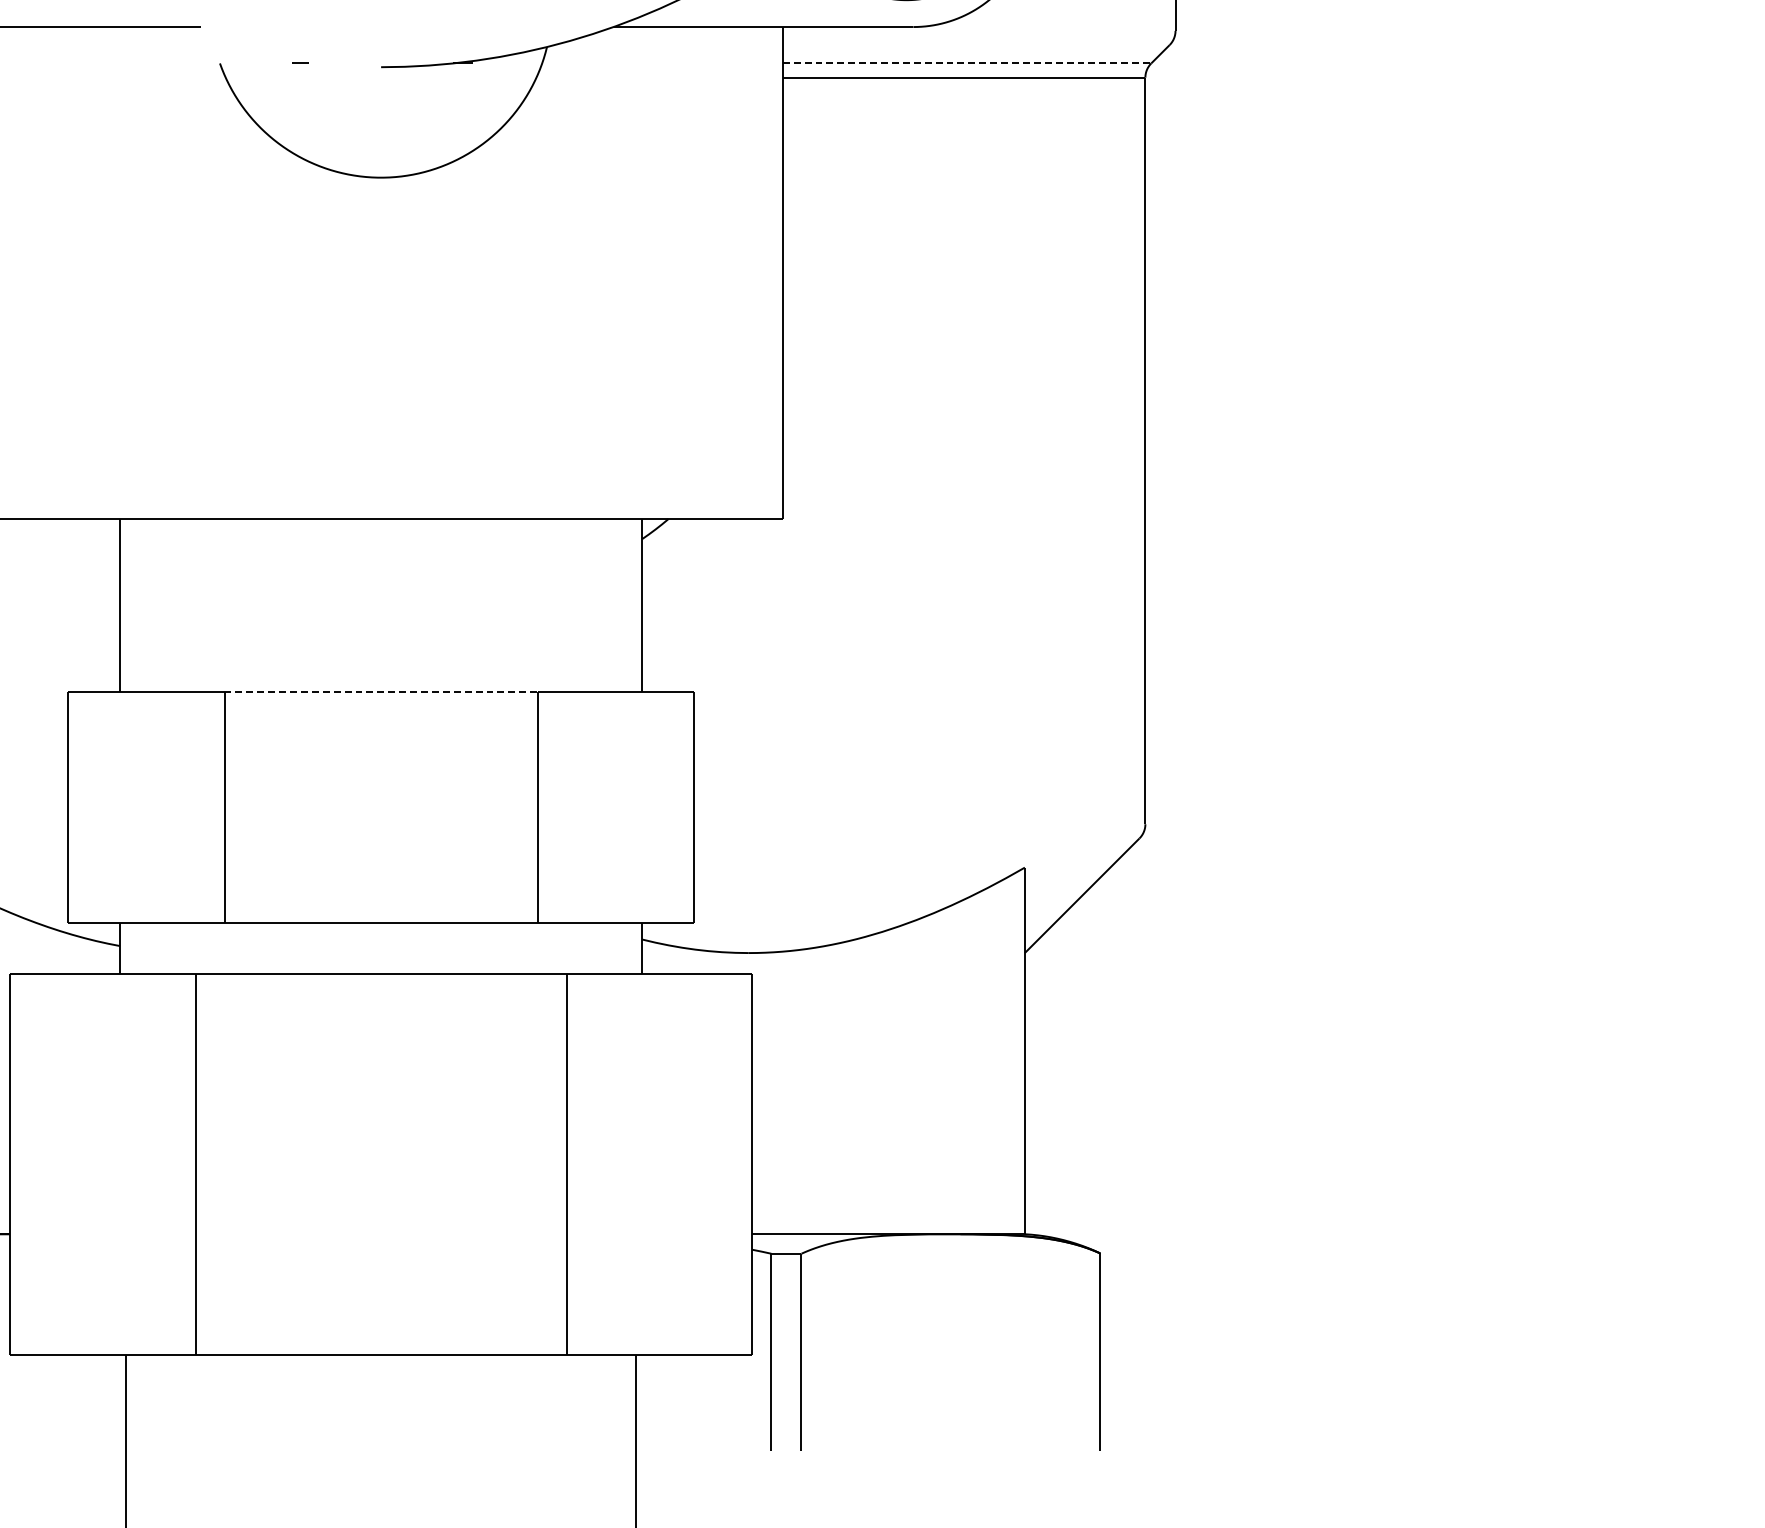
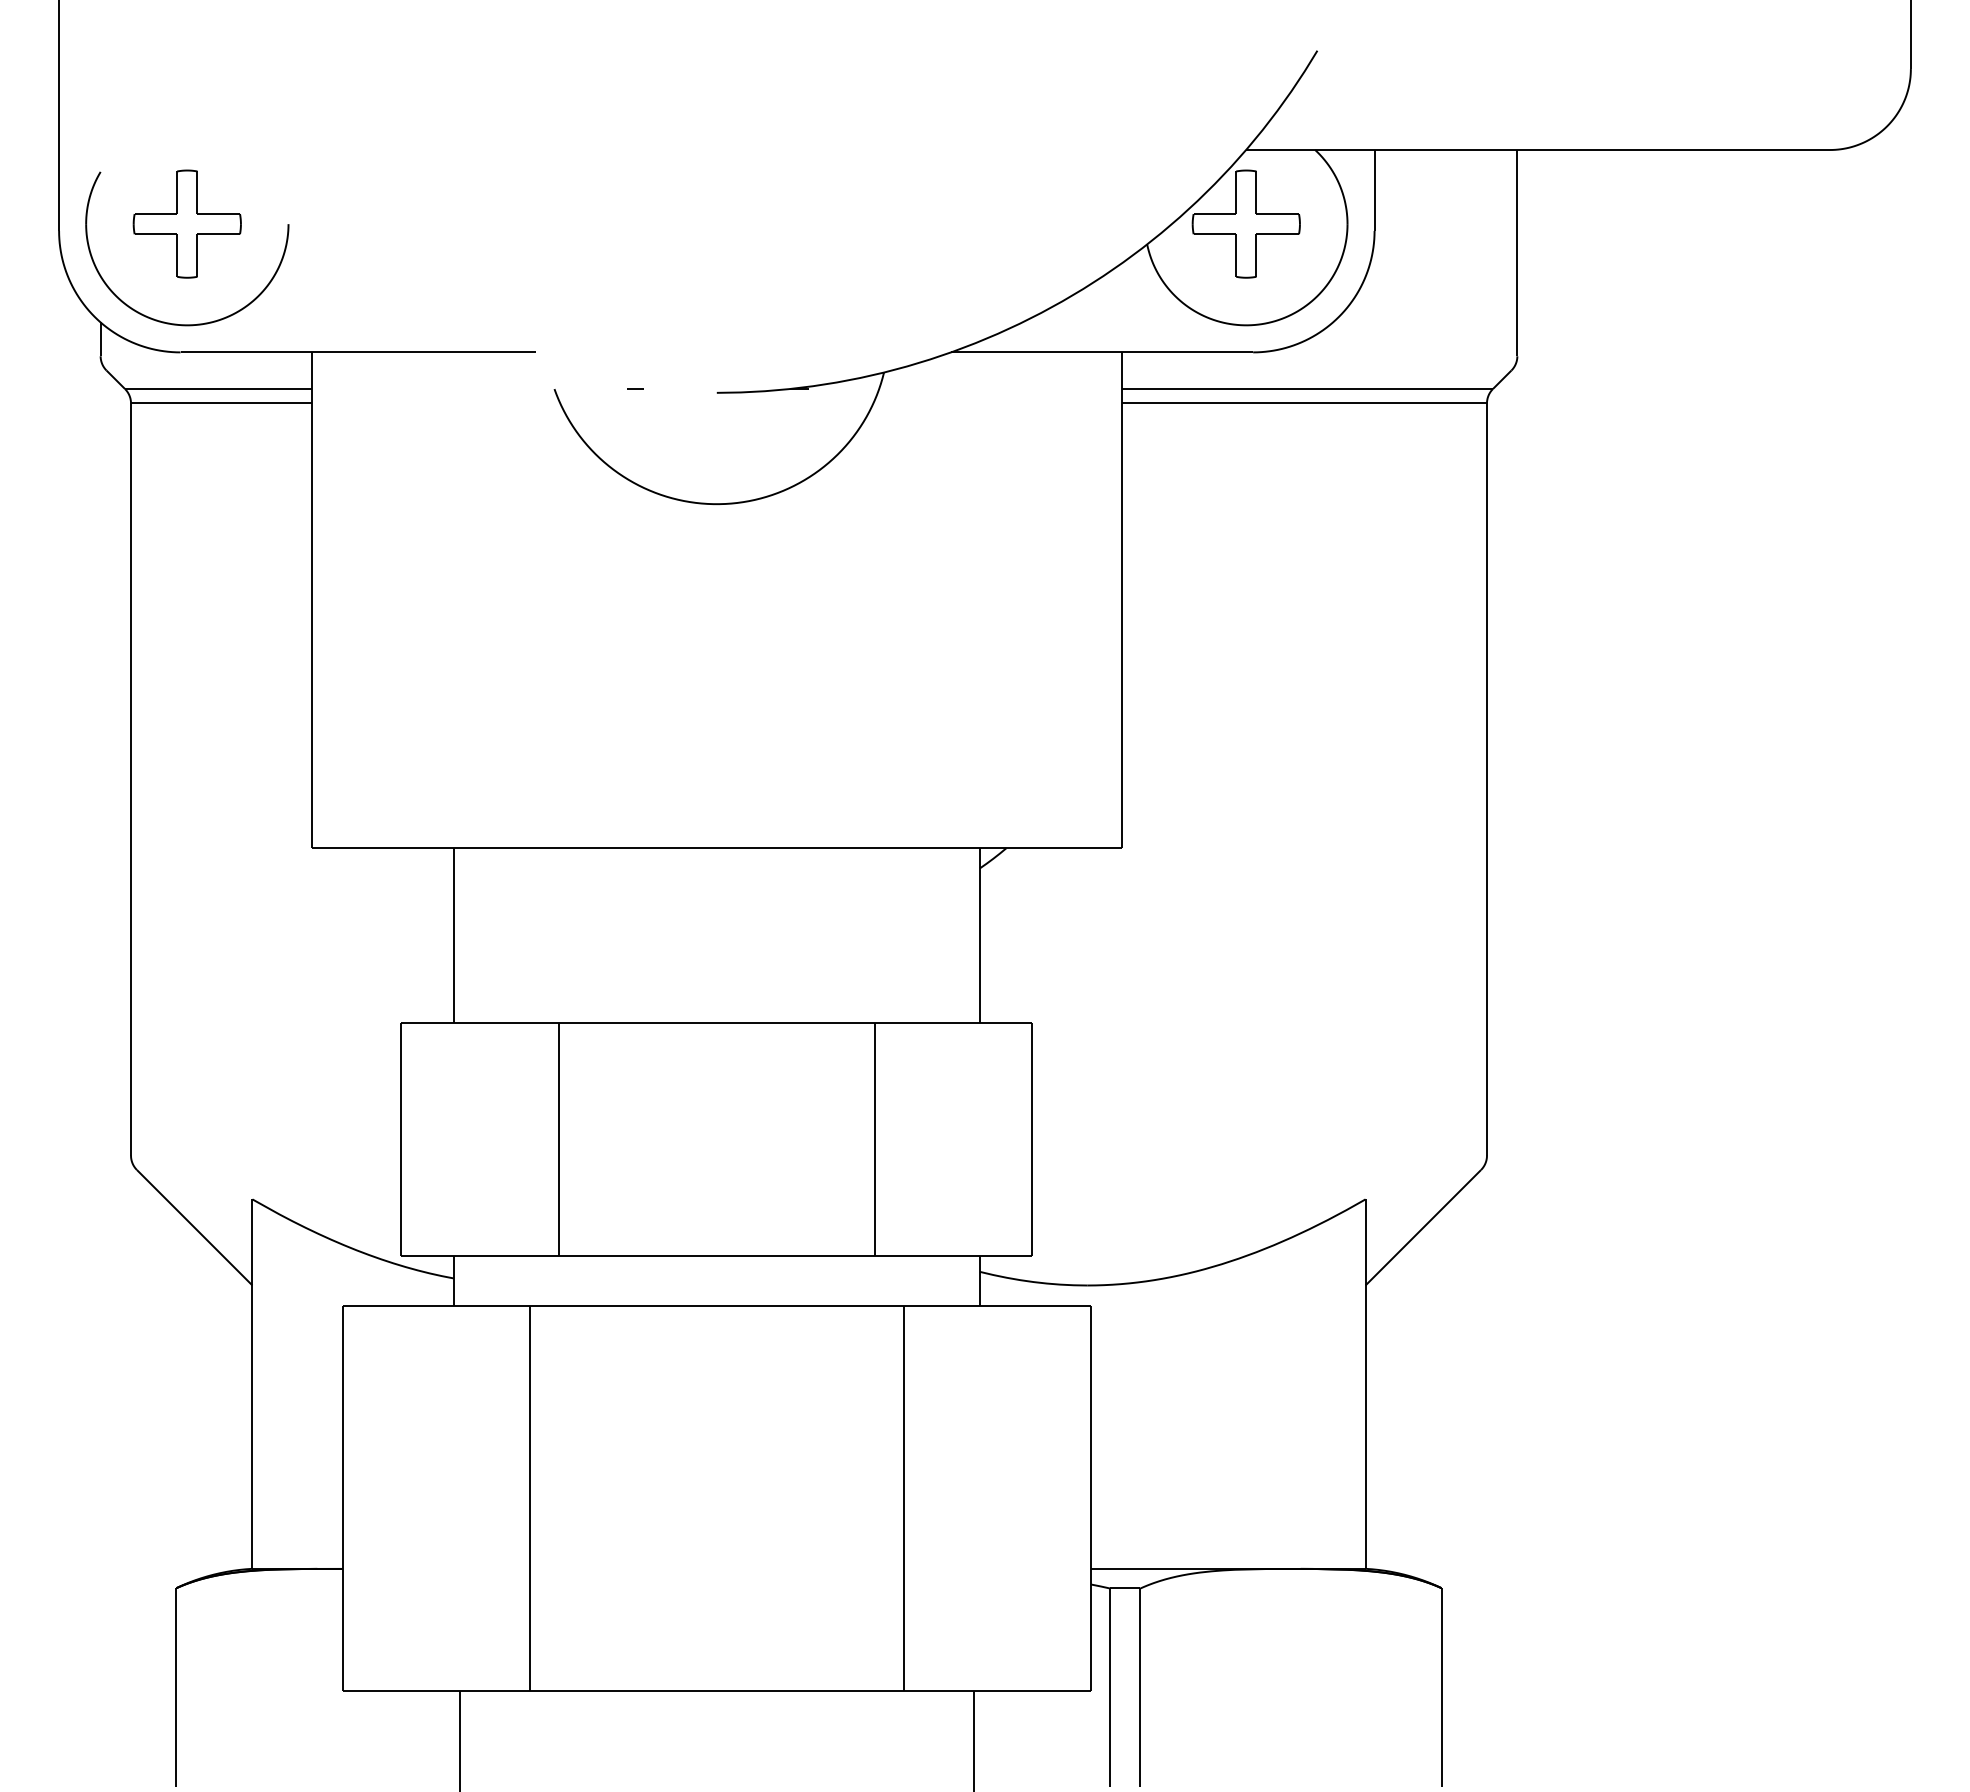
line: (967, 63) -> (1307, 389), dashed -> solid
line: (380, 692) -> (716, 1022), dashed -> solid

